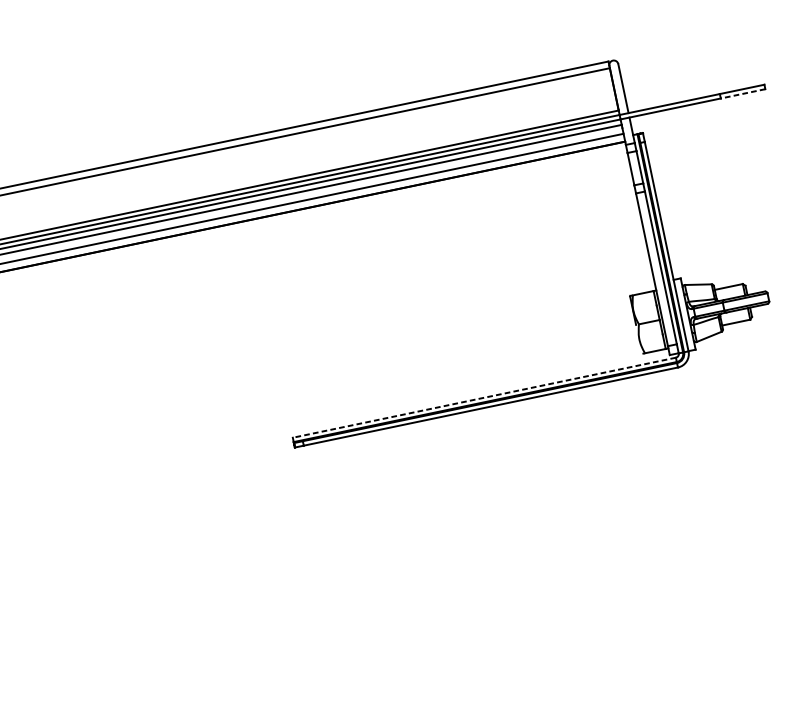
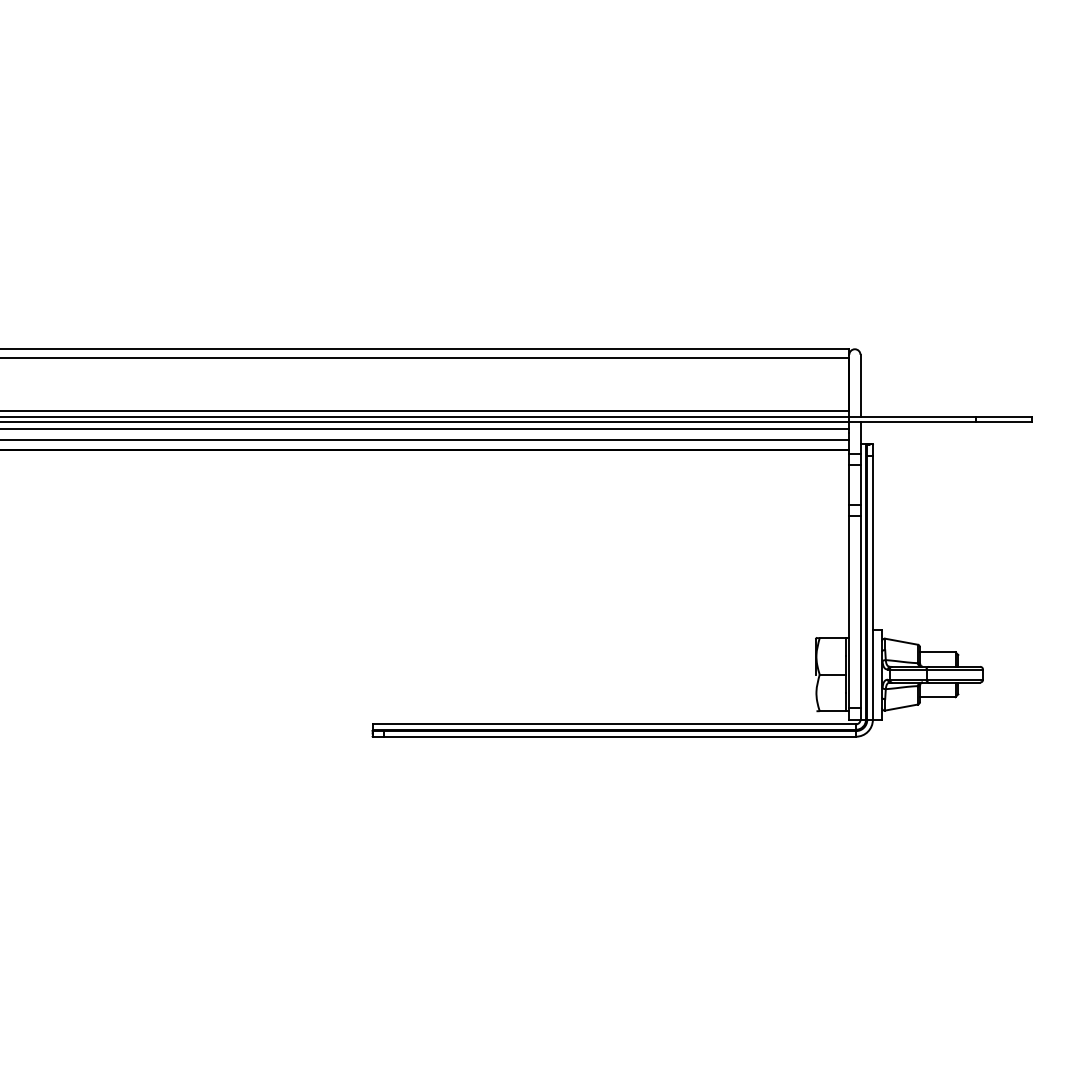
line: (742, 94) -> (1003, 422), dashed -> solid
line: (484, 397) -> (614, 724), dashed -> solid

